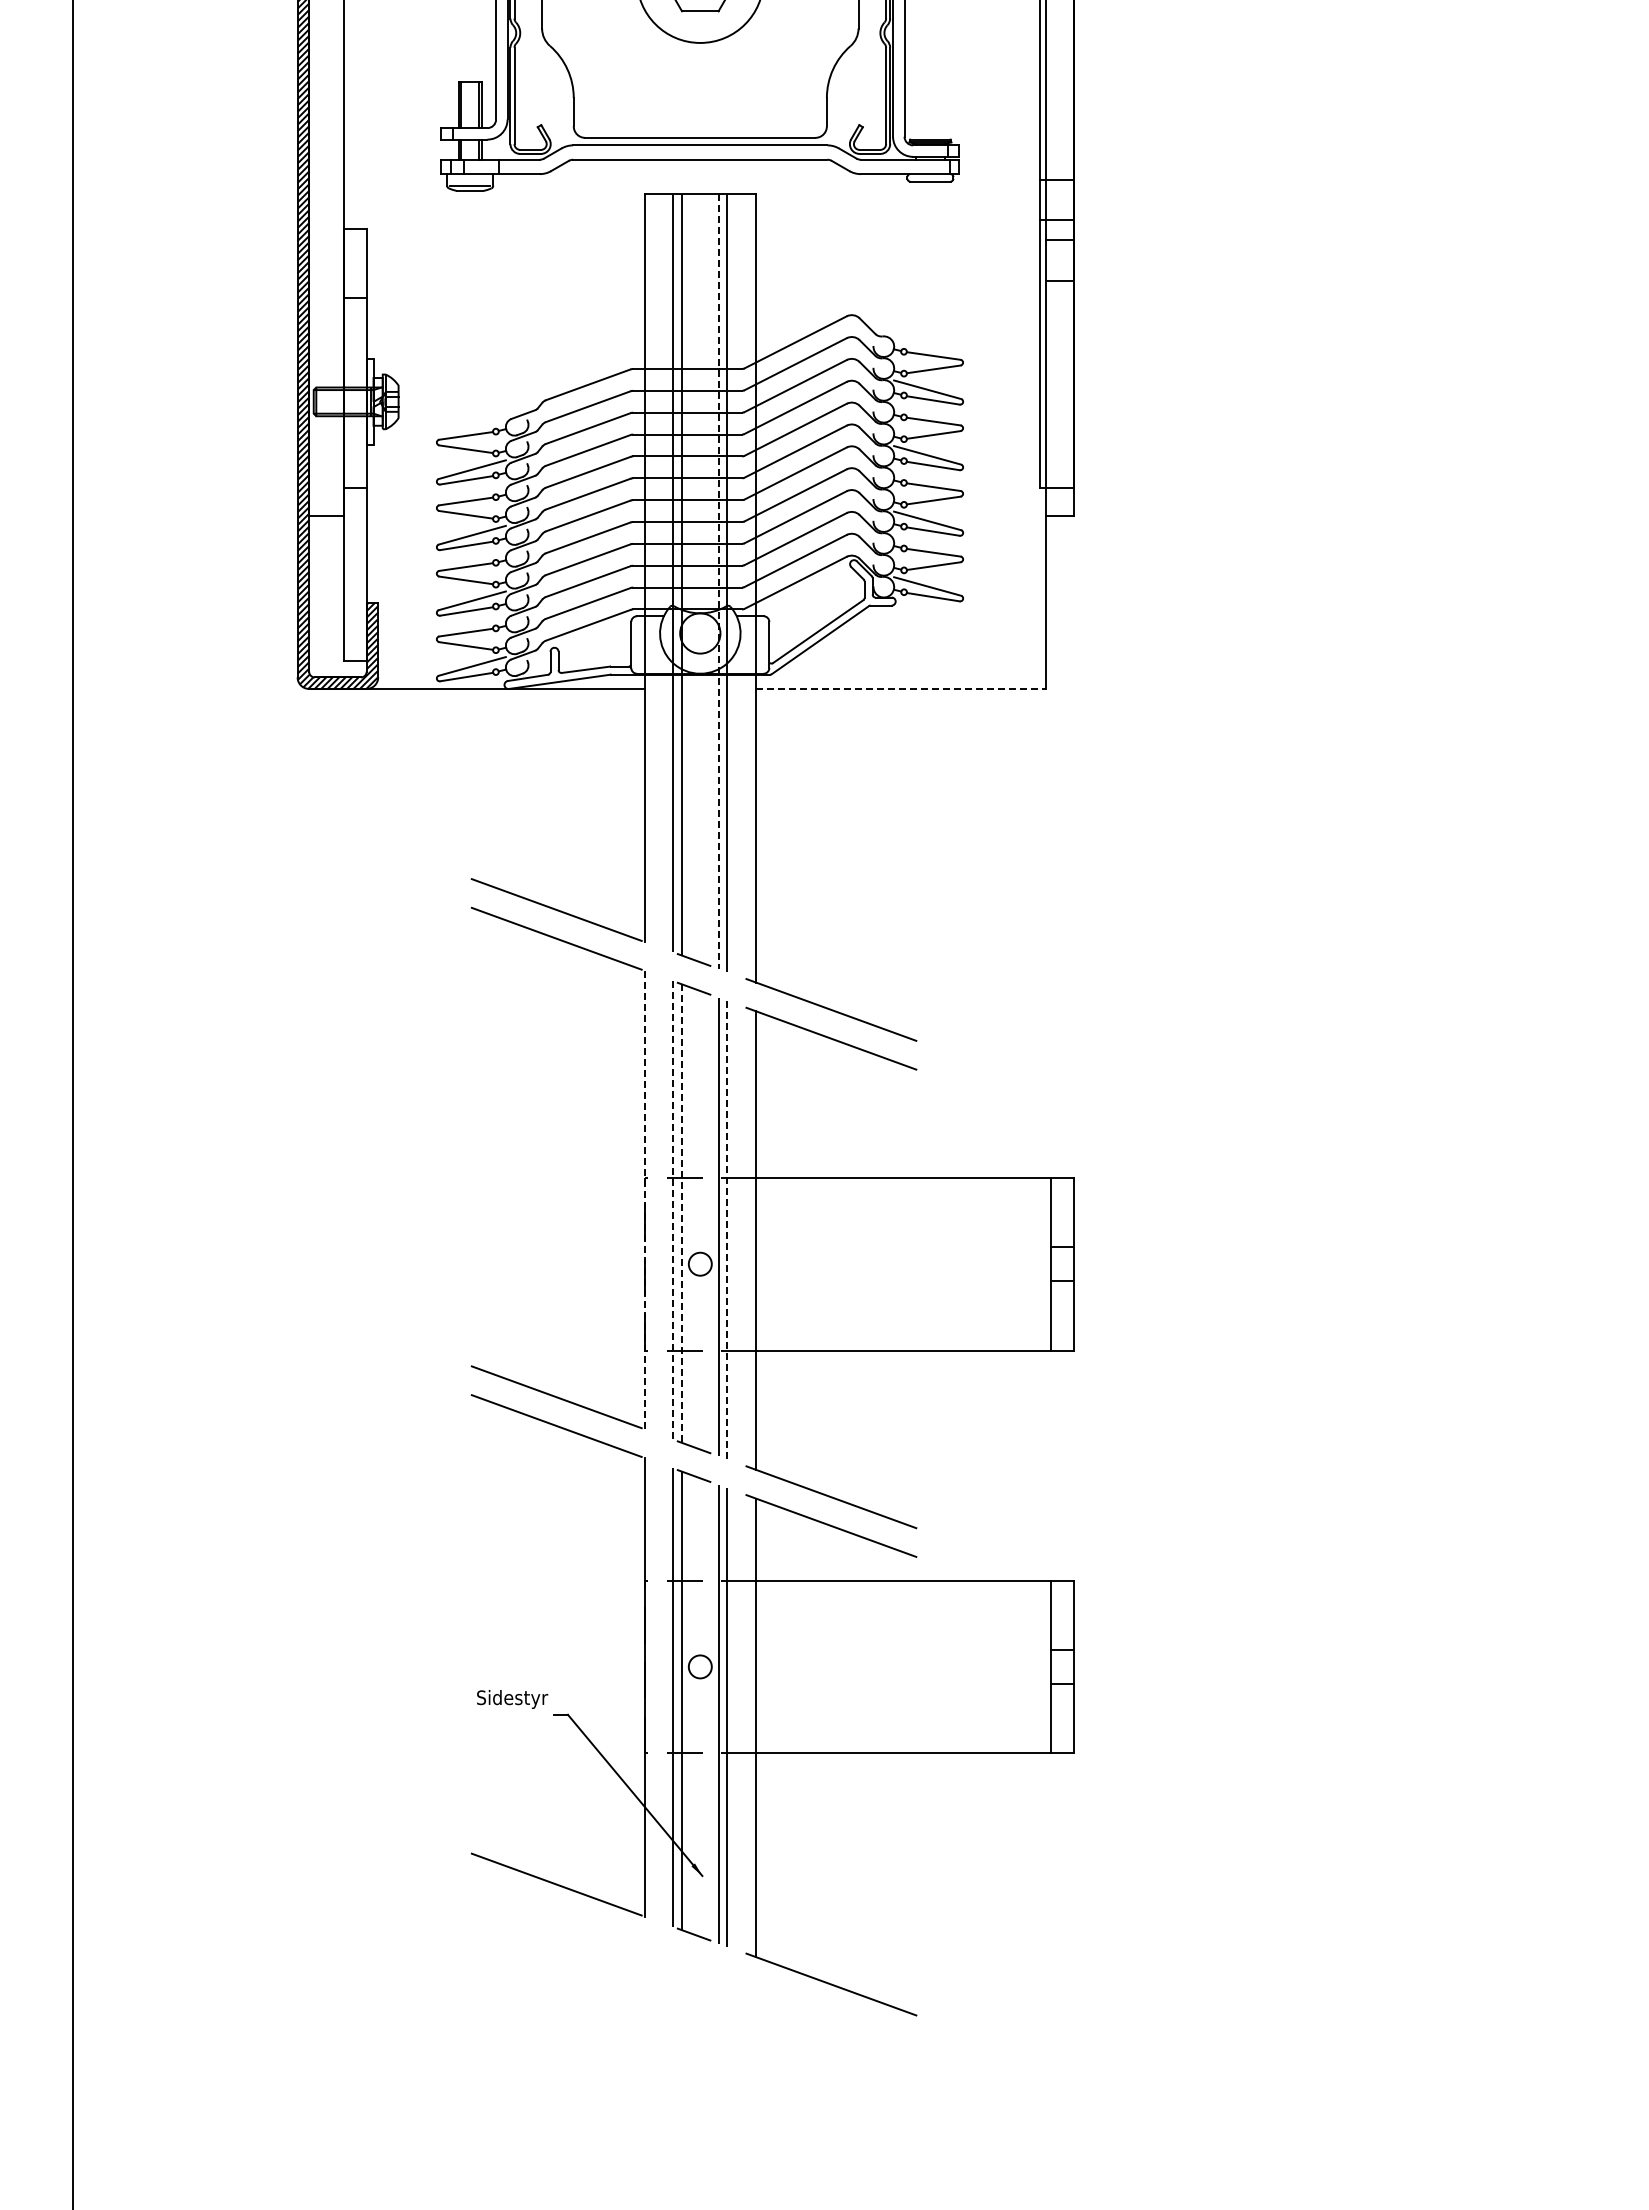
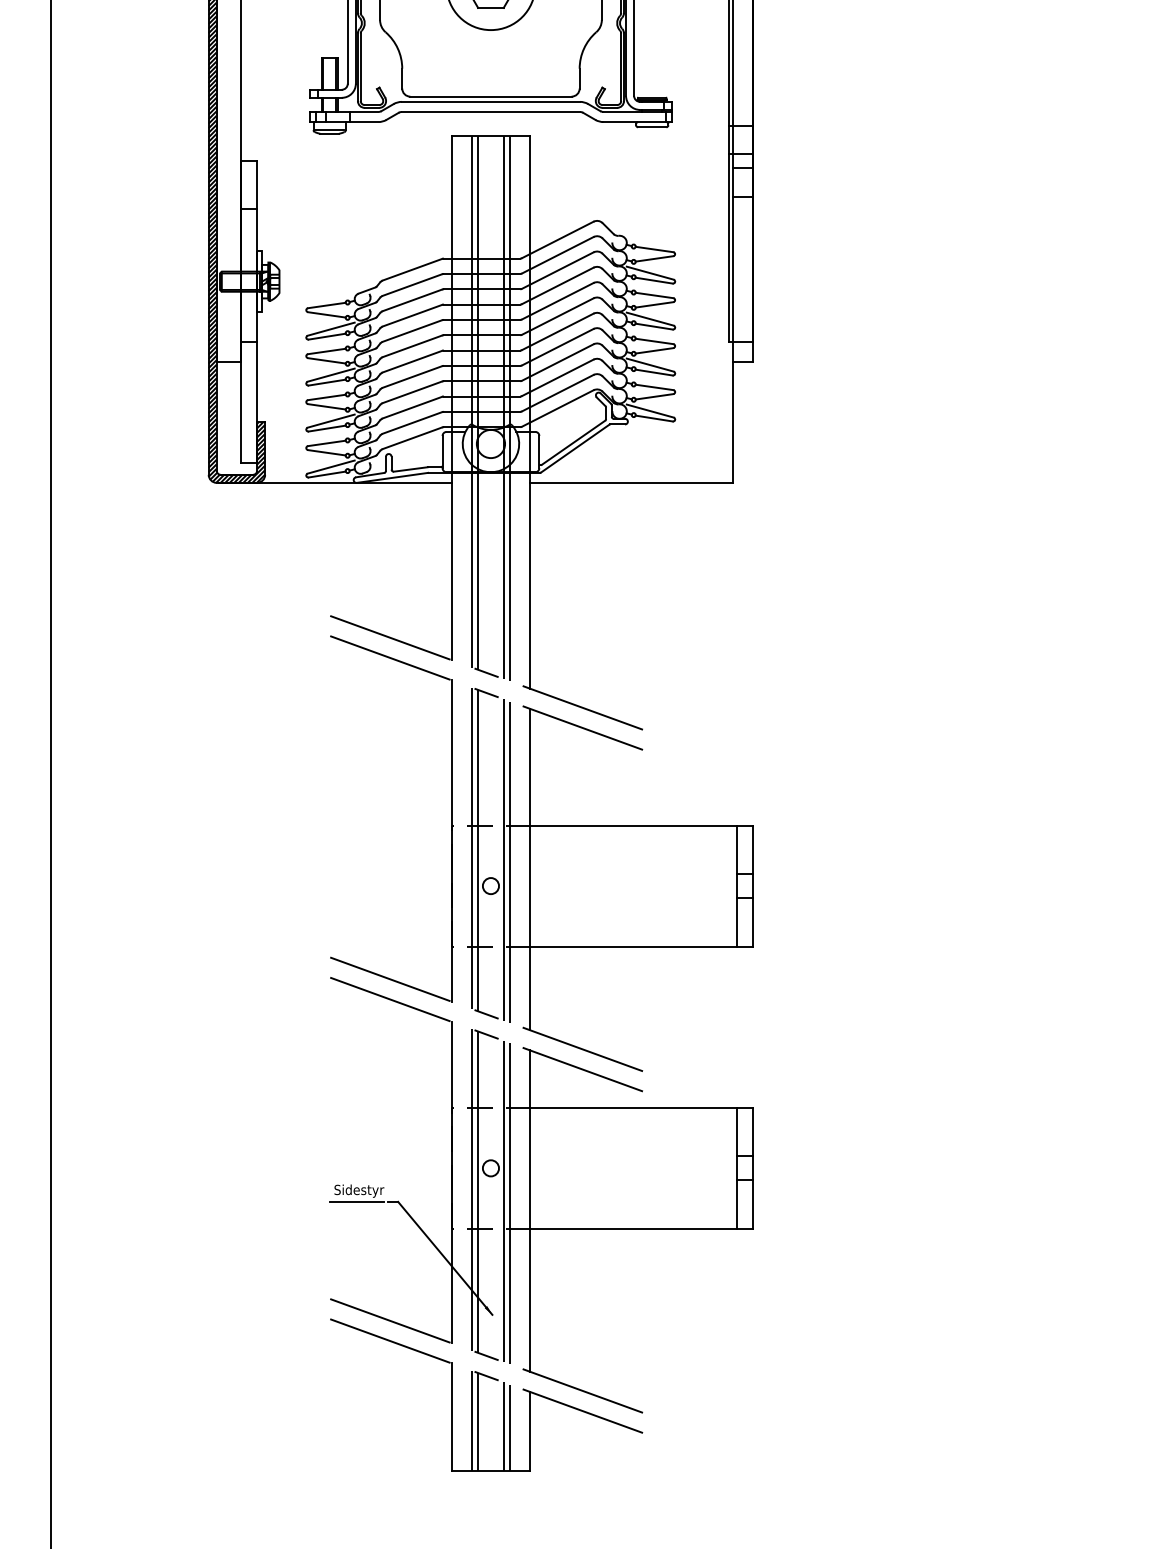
line: (718, 582) -> (503, 408), dashed -> solid
line: (900, 688) -> (631, 482), dashed -> solid
line: (644, 1200) -> (451, 841), dashed -> solid
line: (673, 1210) -> (472, 848), dashed -> solid
line: (681, 1214) -> (477, 851), dashed -> solid
line: (727, 1230) -> (510, 862), dashed -> solid
line: (508, 1714) -> (356, 1201), added
part: (682, 1989) -> (478, 1394), added

